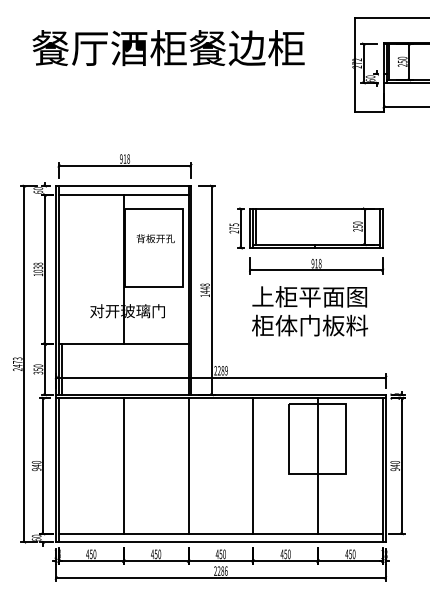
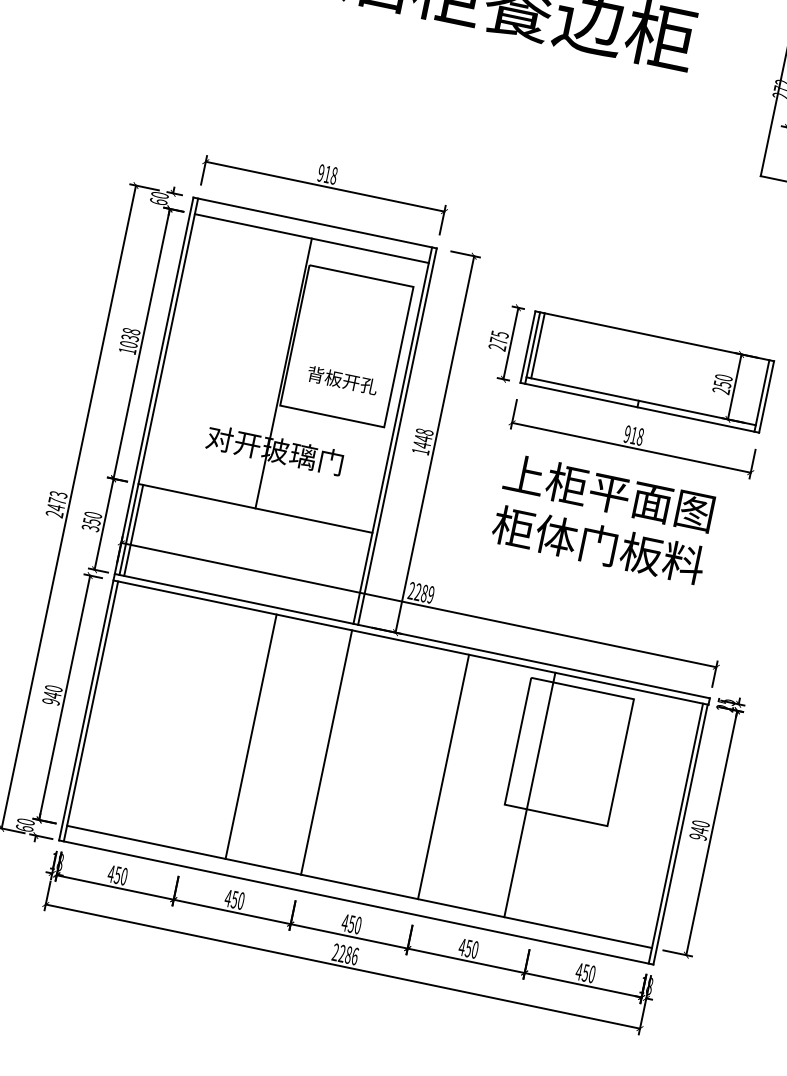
text: (155, 238) -> (342, 379), moved
line: (123, 465) -> (250, 735), moved
line: (318, 465) -> (530, 794), moved

